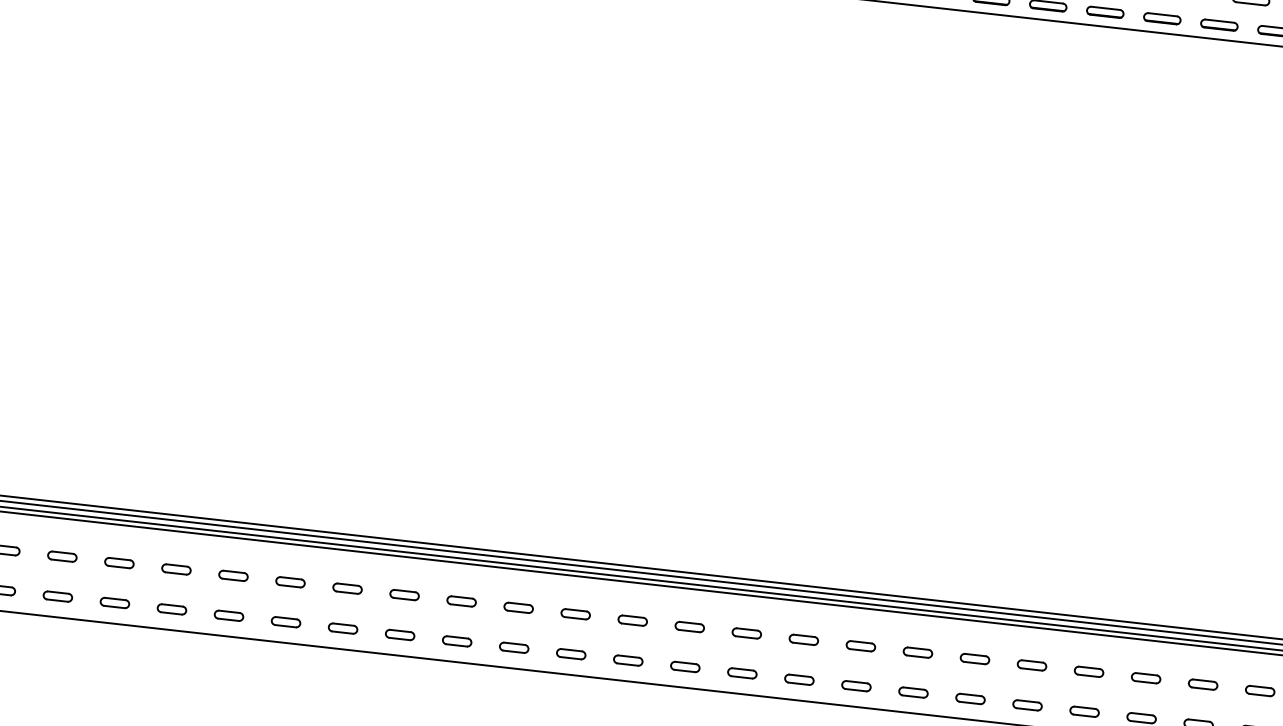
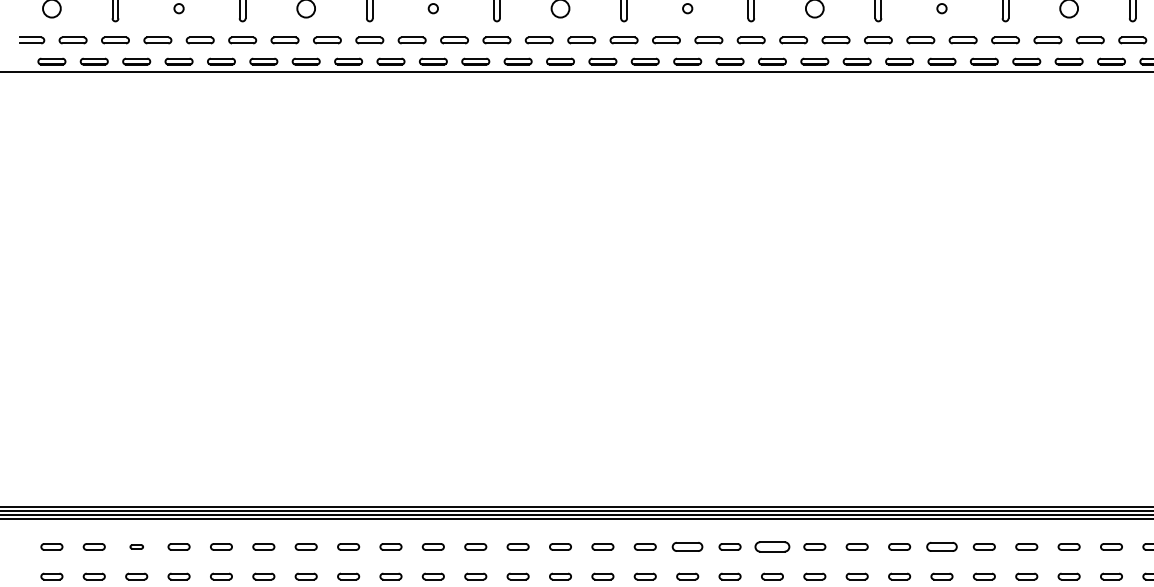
part: (119, 562) -> (136, 546), size x0.6
part: (860, 645) -> (687, 546), size x1.4
part: (975, 658) -> (772, 546), size x1.6
part: (1202, 683) -> (941, 546), size x1.4

